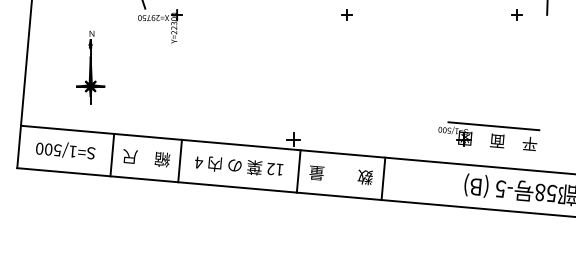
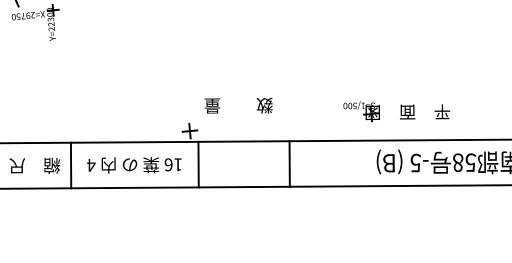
line: (493, 126) -> (401, 97), removed
text: (271, 168) -> (169, 164), 12 -> 16
text: (340, 175) -> (238, 106), moved

